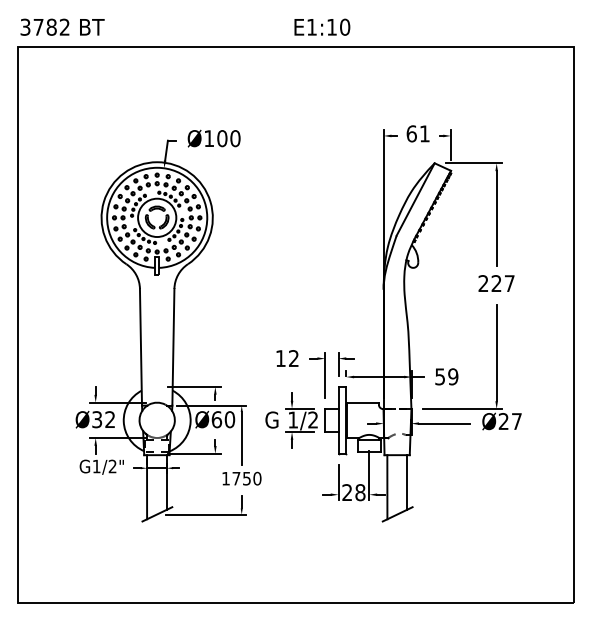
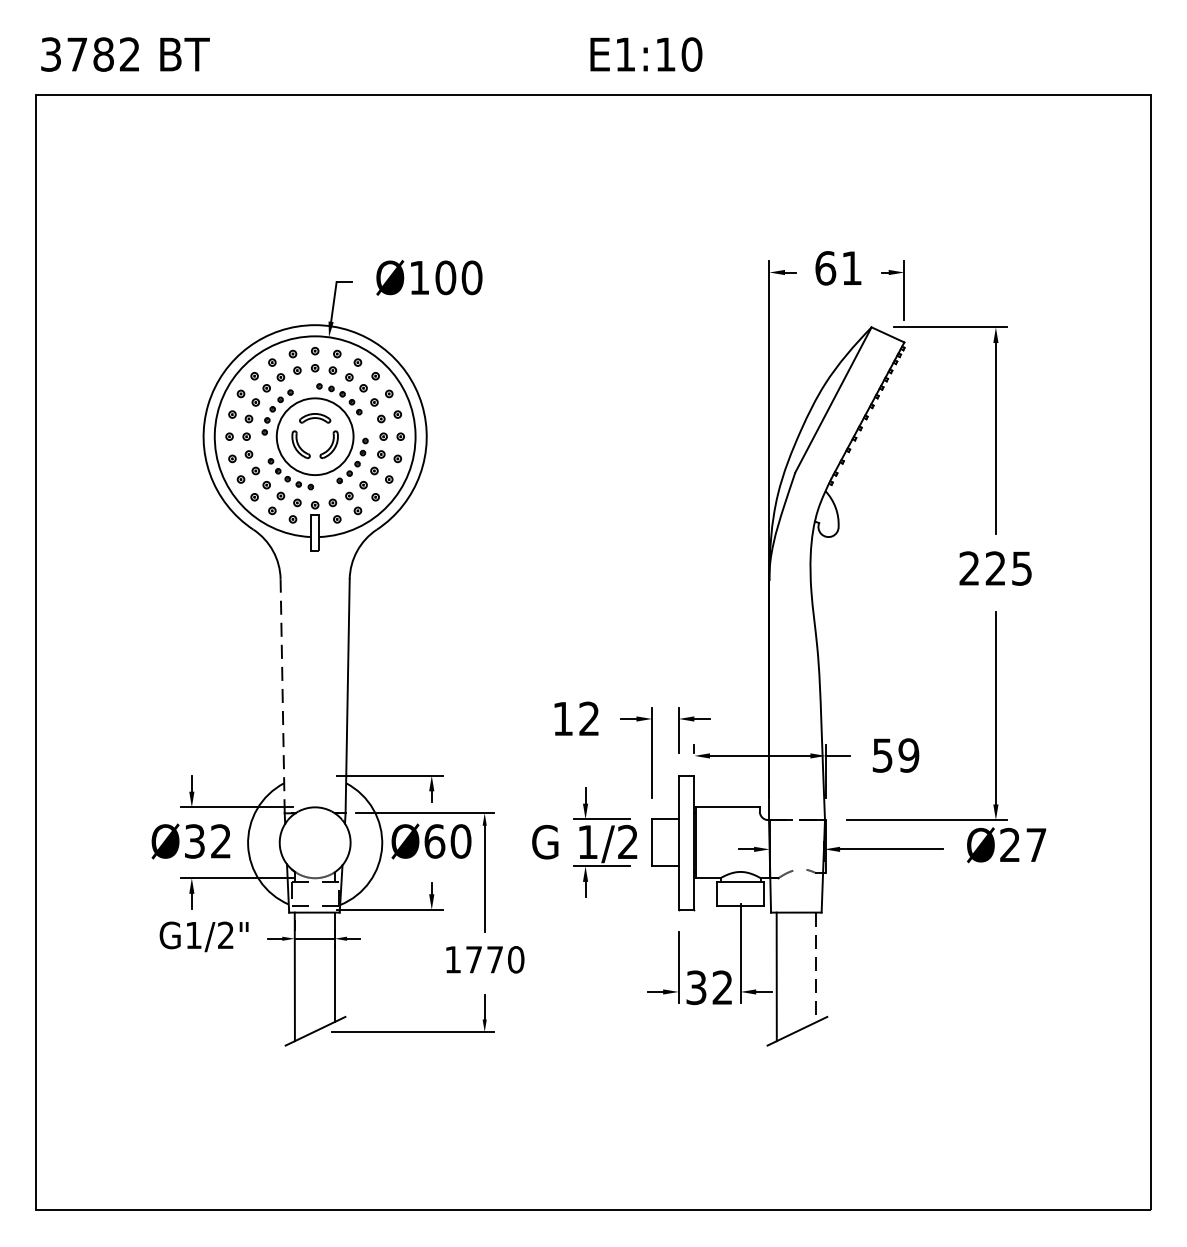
text: (509, 283) -> (1021, 568), 227 -> 225
line: (140, 346) -> (281, 694), solid -> dashed
text: (246, 478) -> (494, 959), 1750 -> 1770
line: (407, 482) -> (817, 967), solid -> dashed
text: (353, 492) -> (708, 987), 28 -> 32

